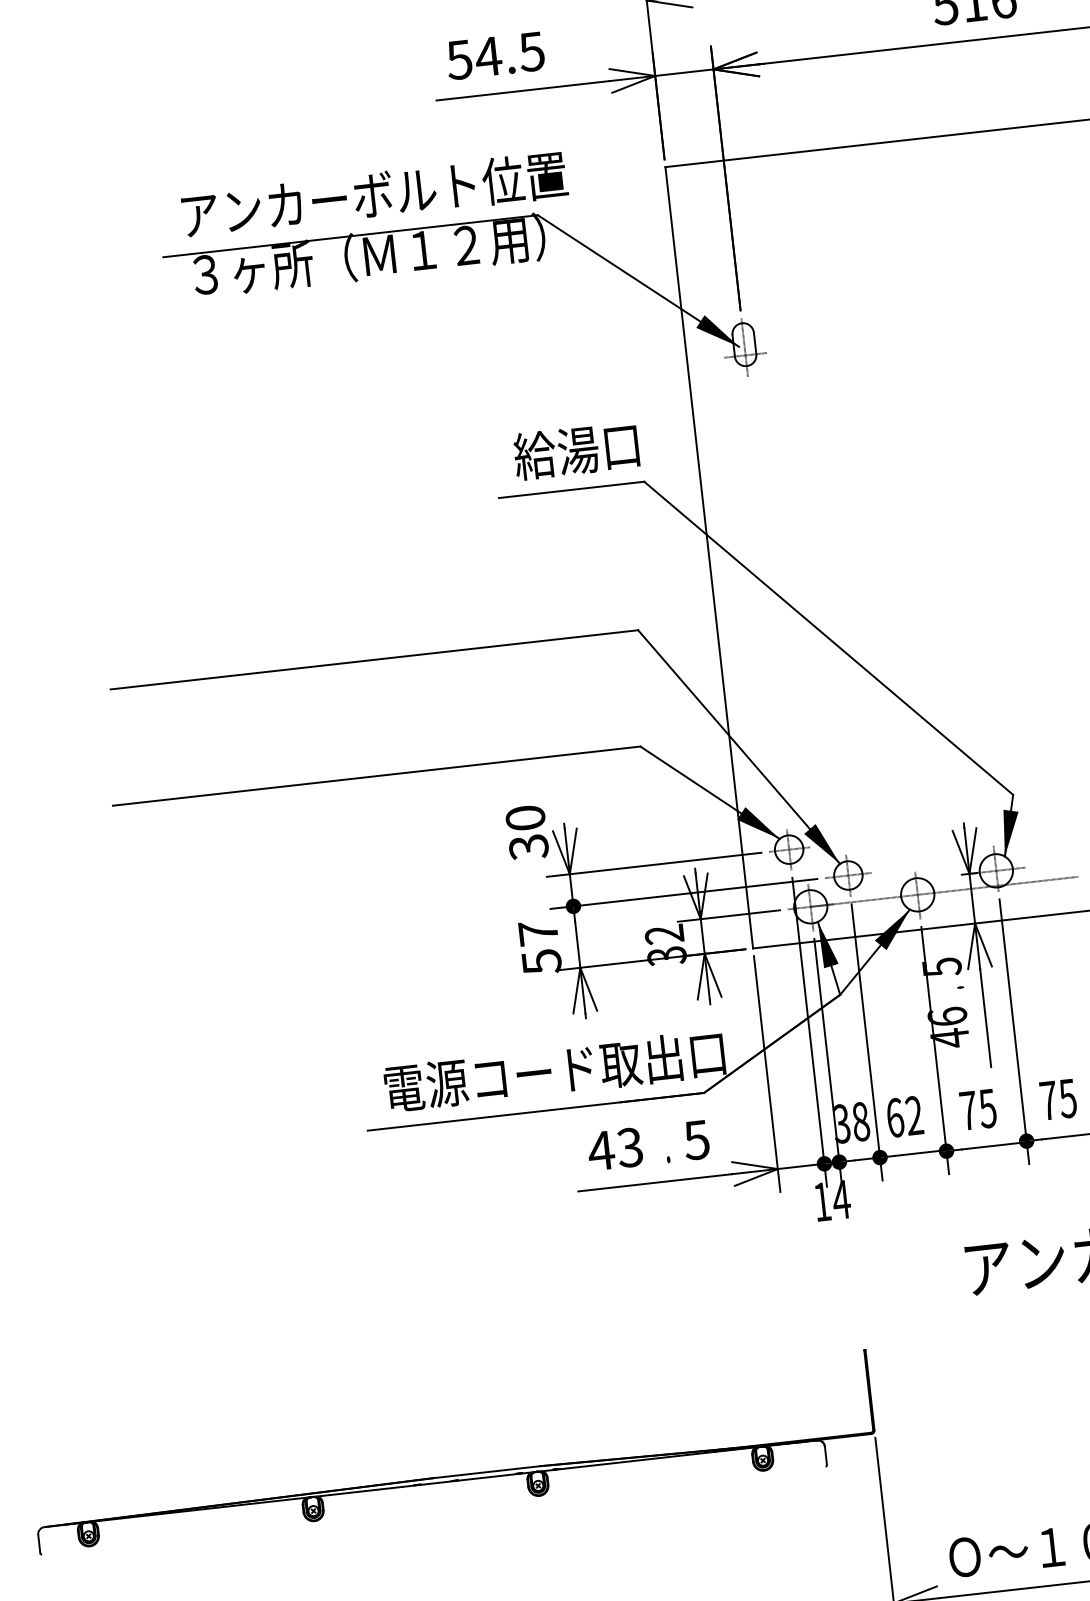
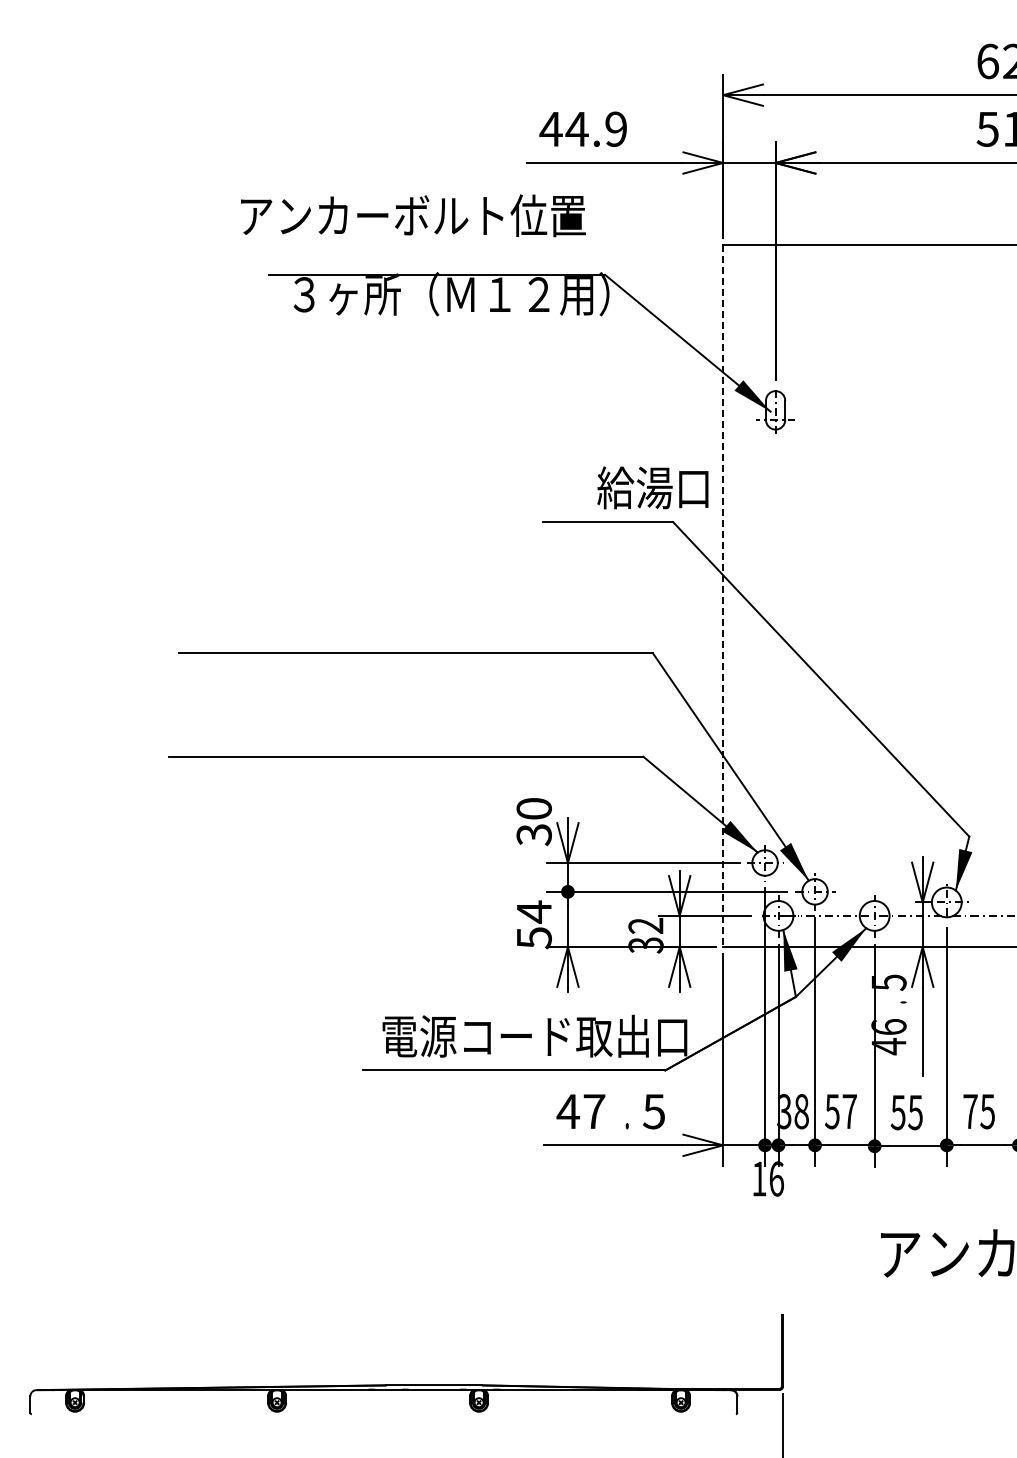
text: (494, 56) -> (582, 129), 54.5 -> 44.9
text: (374, 194) -> (413, 215), moved
text: (575, 450) -> (652, 487), moved
line: (709, 558) -> (723, 596), solid -> dashed
text: (538, 932) -> (534, 911), 57 -> 54
text: (967, 1110) -> (897, 1112), 75 -> 55
text: (904, 1116) -> (840, 1111), 62 -> 57
text: (630, 1147) -> (594, 1111), 43 -> 47
text: (841, 1199) -> (776, 1178), 14 -> 16

